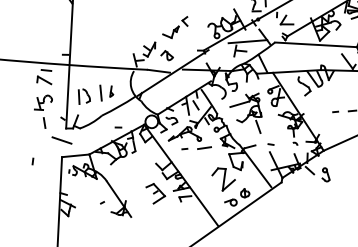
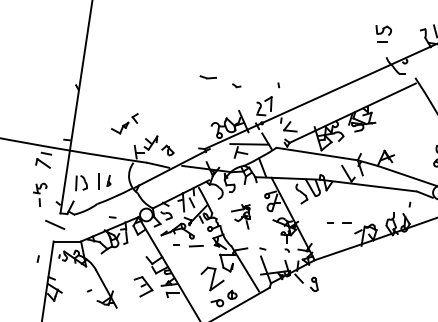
part: (175, 27) -> (124, 123), moved
part: (44, 111) -> (40, 194), size x0.7
part: (245, 114) -> (240, 216), size x0.6
line: (32, 161) -> (37, 258), moved

